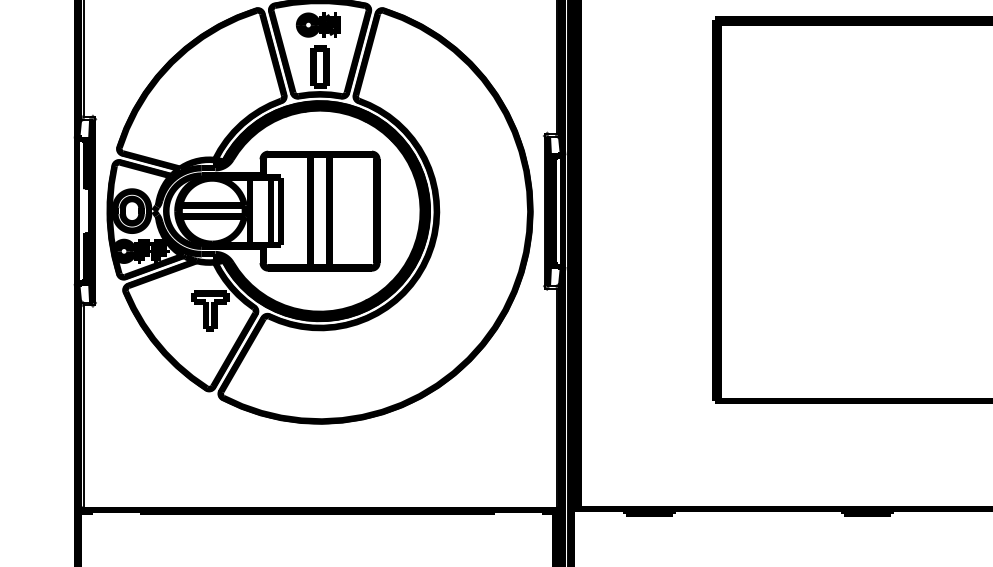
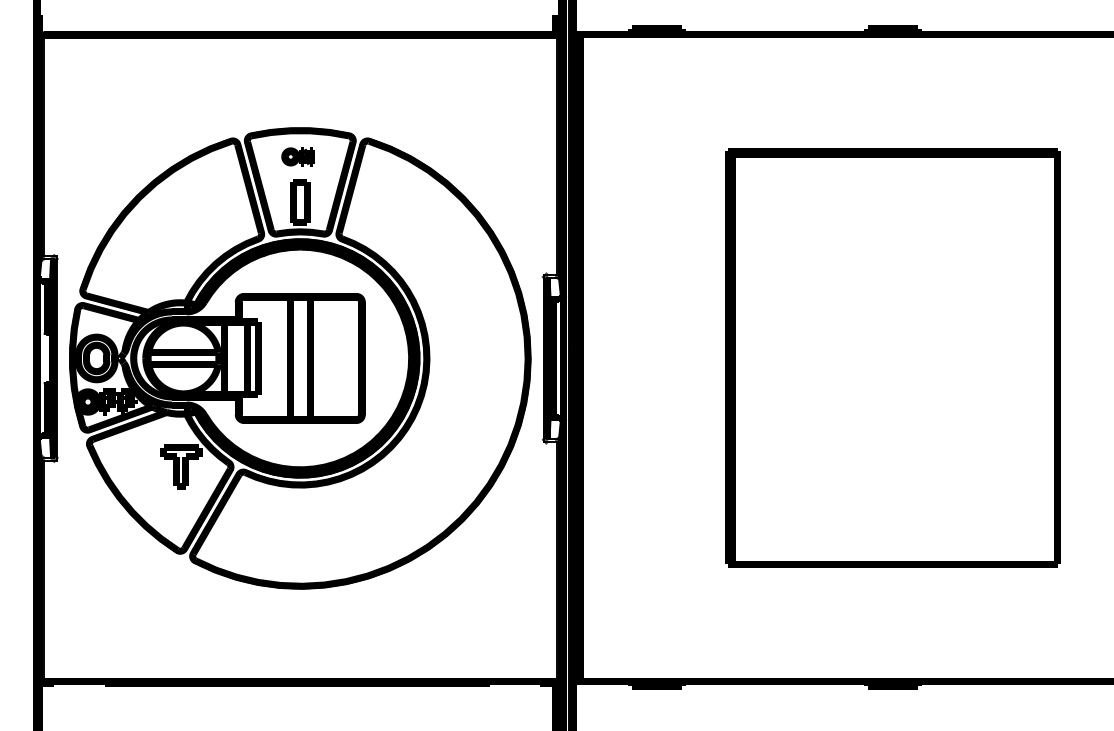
part: (317, 24) -> (297, 156), size x0.7

